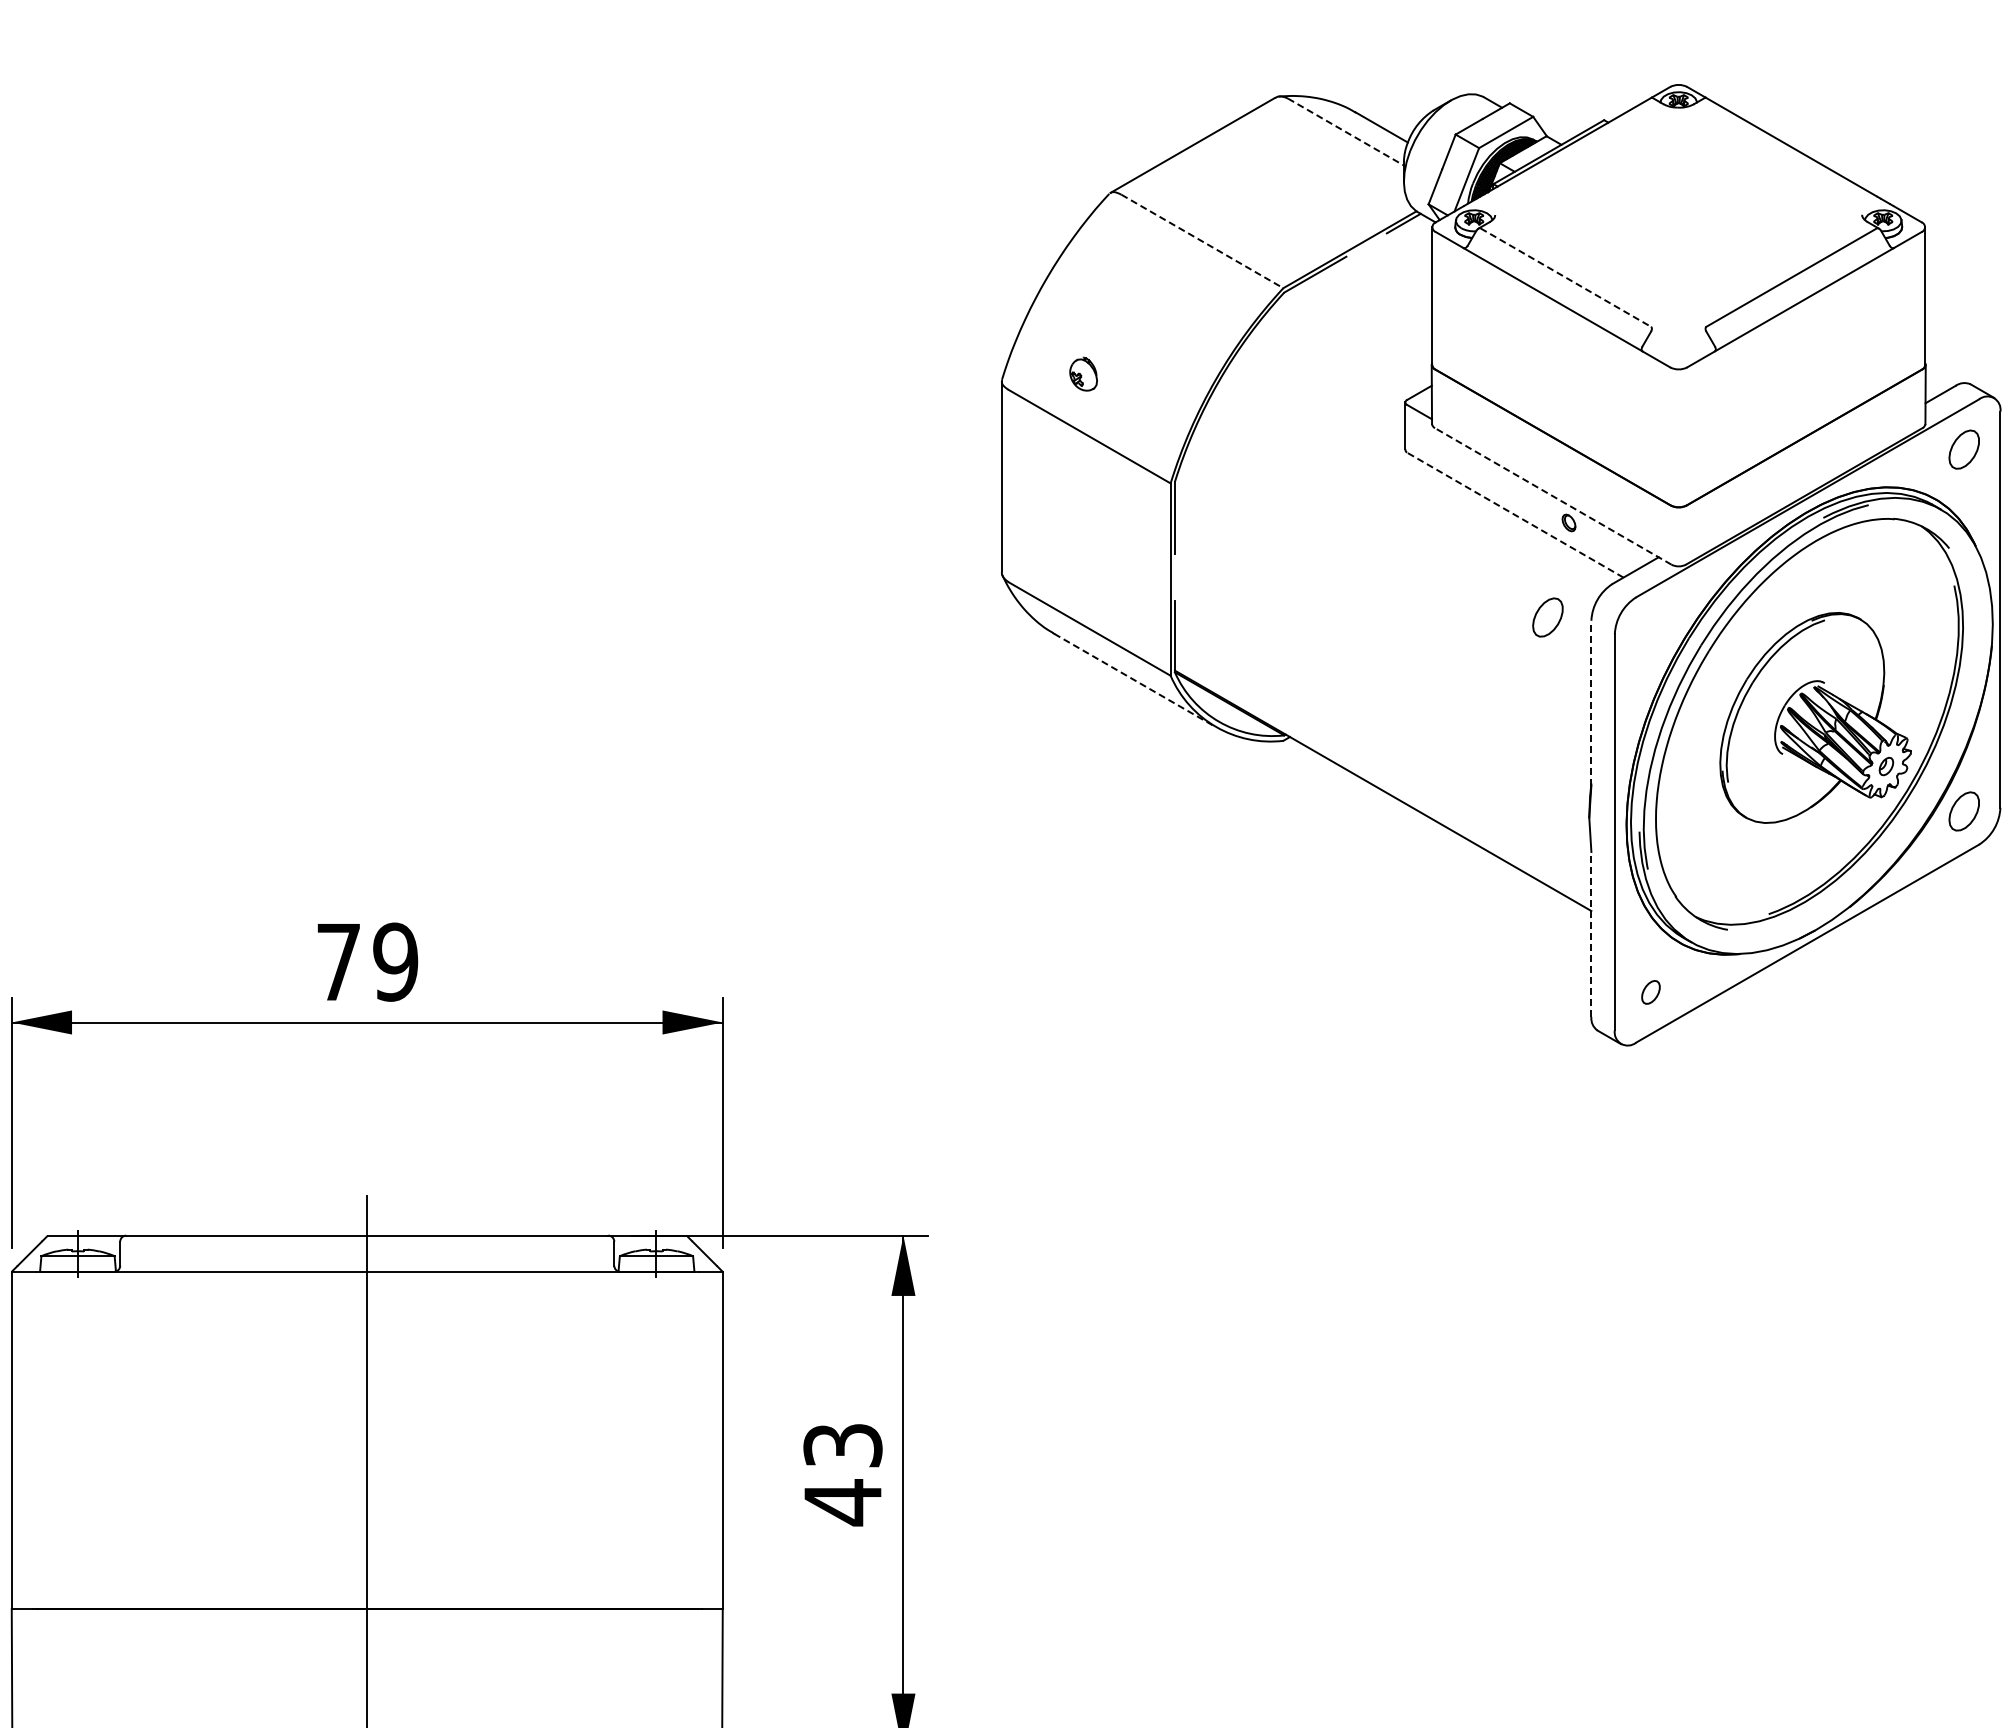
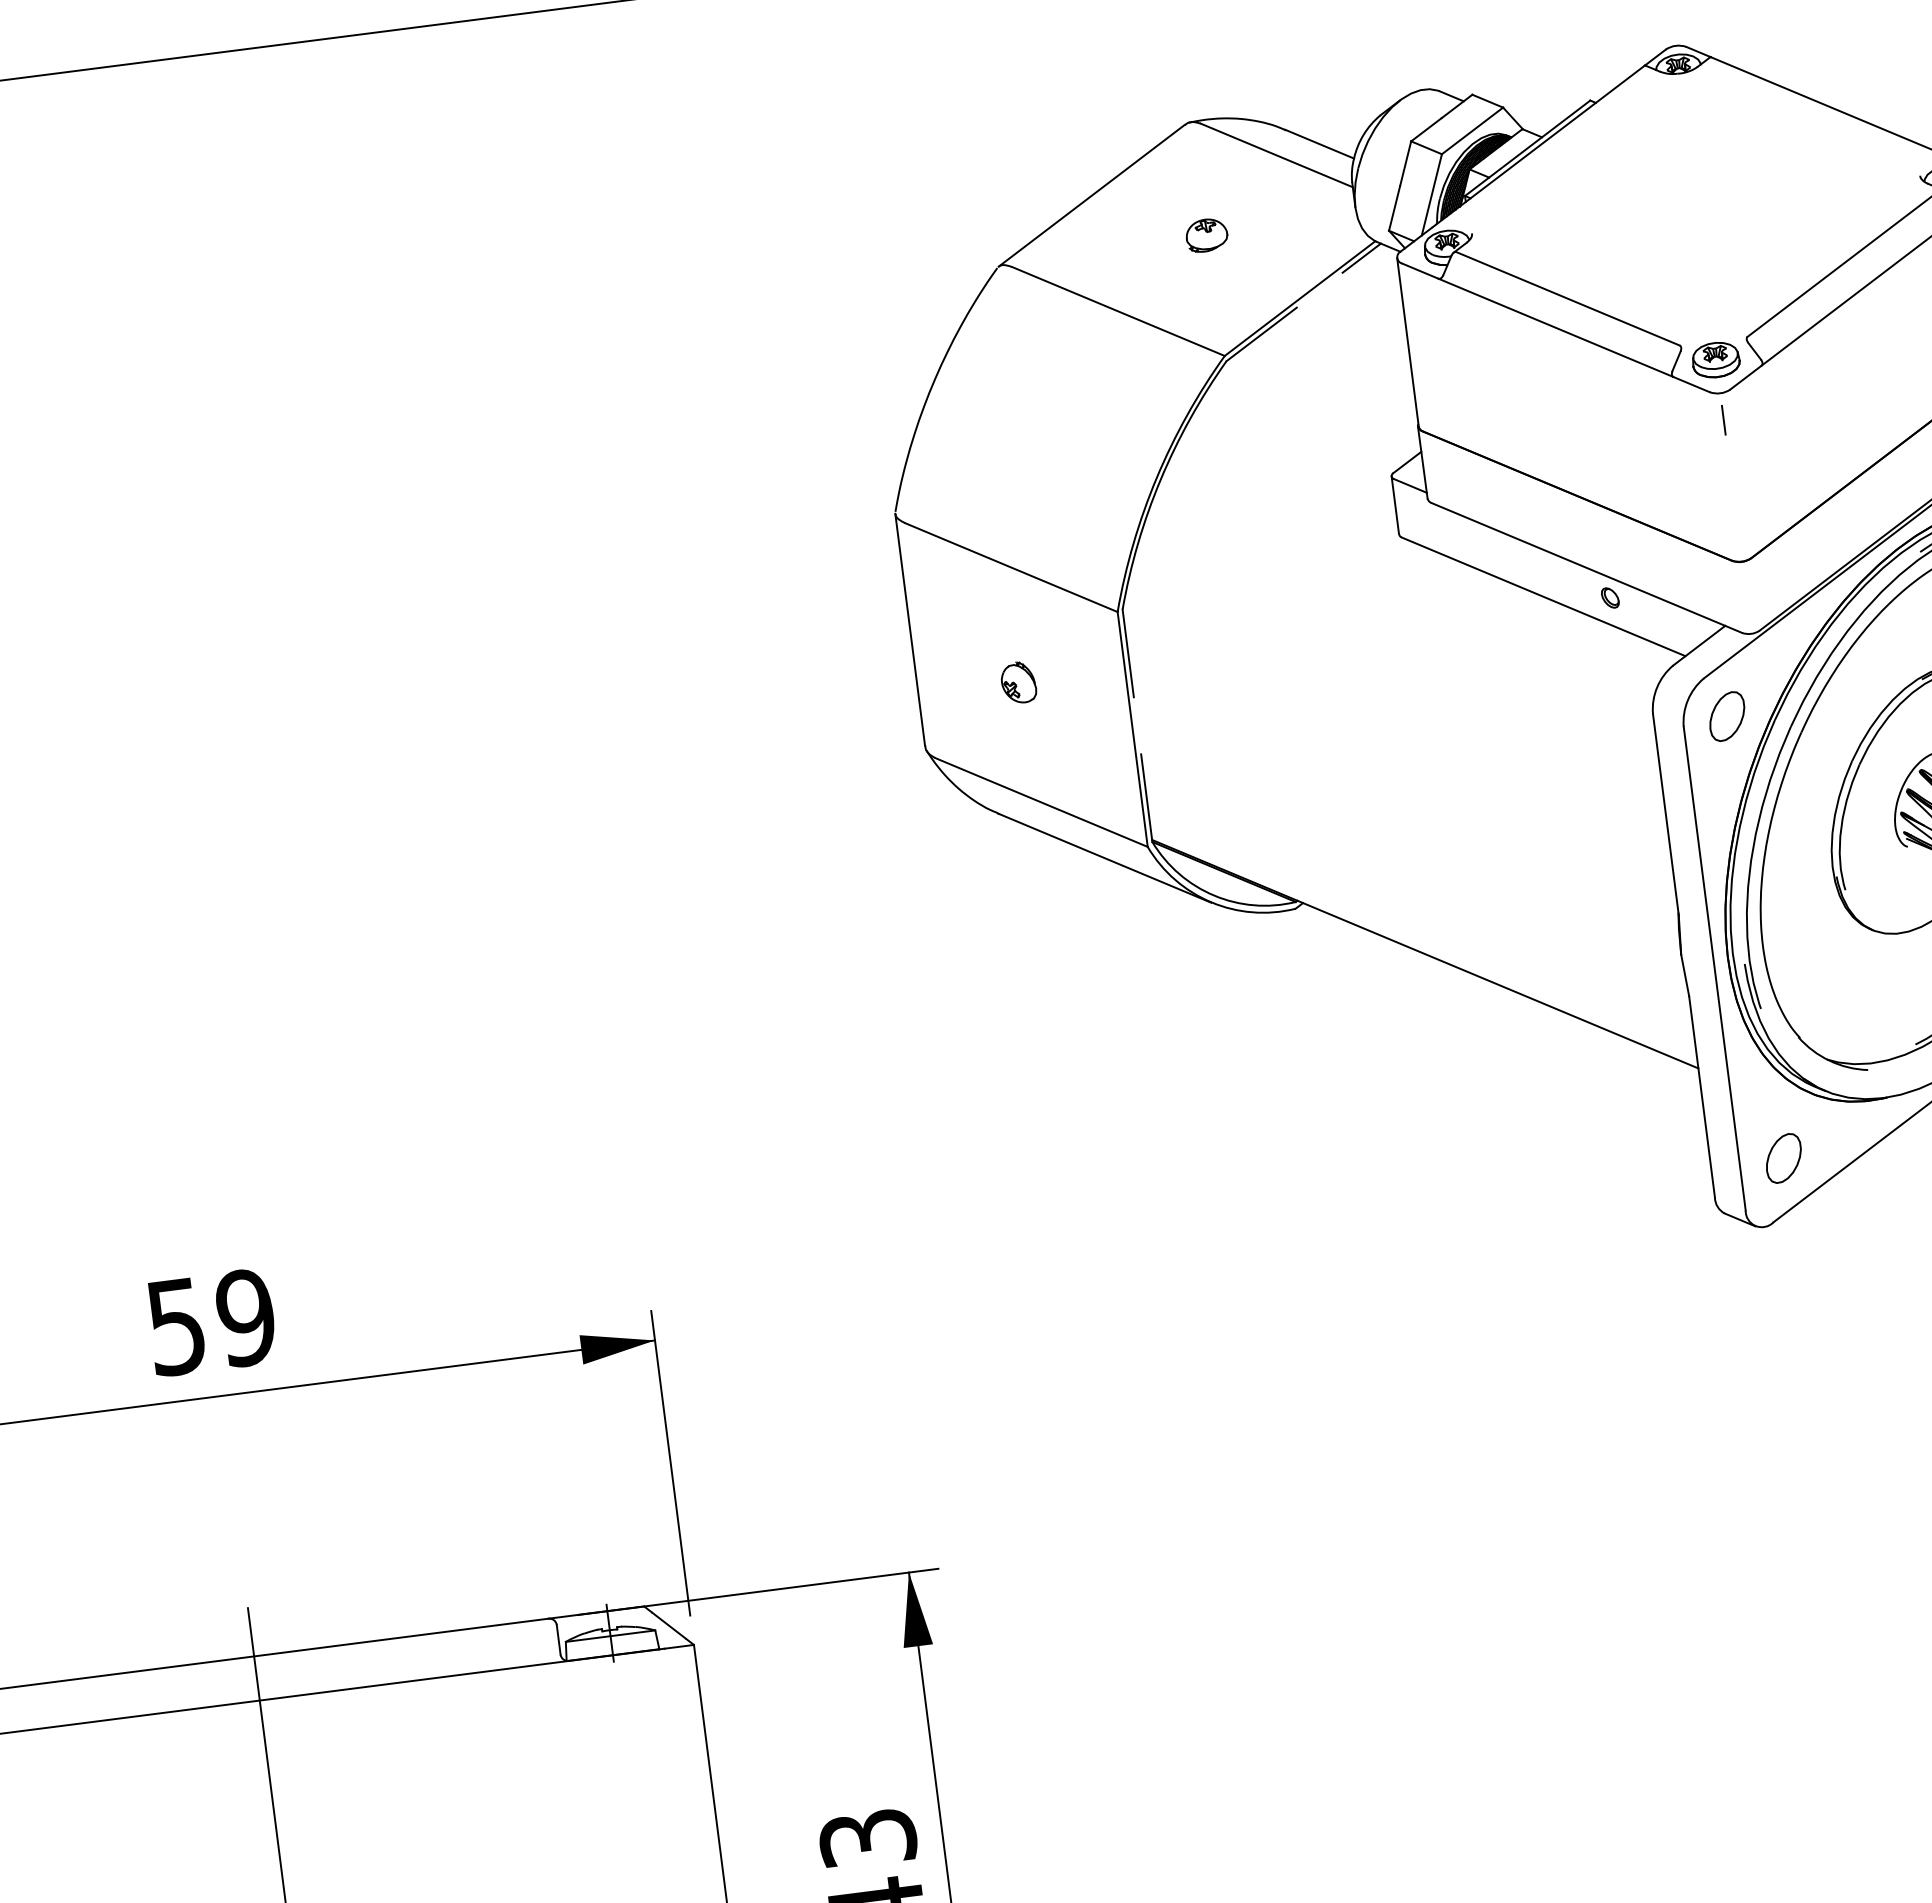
line: (1345, 132) -> (1276, 156), dashed -> solid
part: (1281, 188) -> (1206, 234), added
line: (1202, 241) -> (1118, 311), dashed -> solid
line: (1566, 277) -> (1568, 298), dashed -> solid
part: (1678, 342) -> (1715, 360), added
part: (1083, 373) -> (1018, 681), moved
line: (1678, 391) -> (1723, 420), added
line: (1553, 496) -> (1587, 568), dashed -> solid
line: (1515, 515) -> (1543, 597), dashed -> solid
part: (1547, 617) -> (1726, 716), moved
line: (1135, 680) -> (1105, 858), dashed -> solid
line: (1591, 702) -> (1665, 813), dashed -> solid
line: (1591, 933) -> (1702, 1095), dashed -> solid
text: (338, 962) -> (176, 1327), 79 -> 59
part: (1650, 992) -> (1783, 1158), size x1.67

